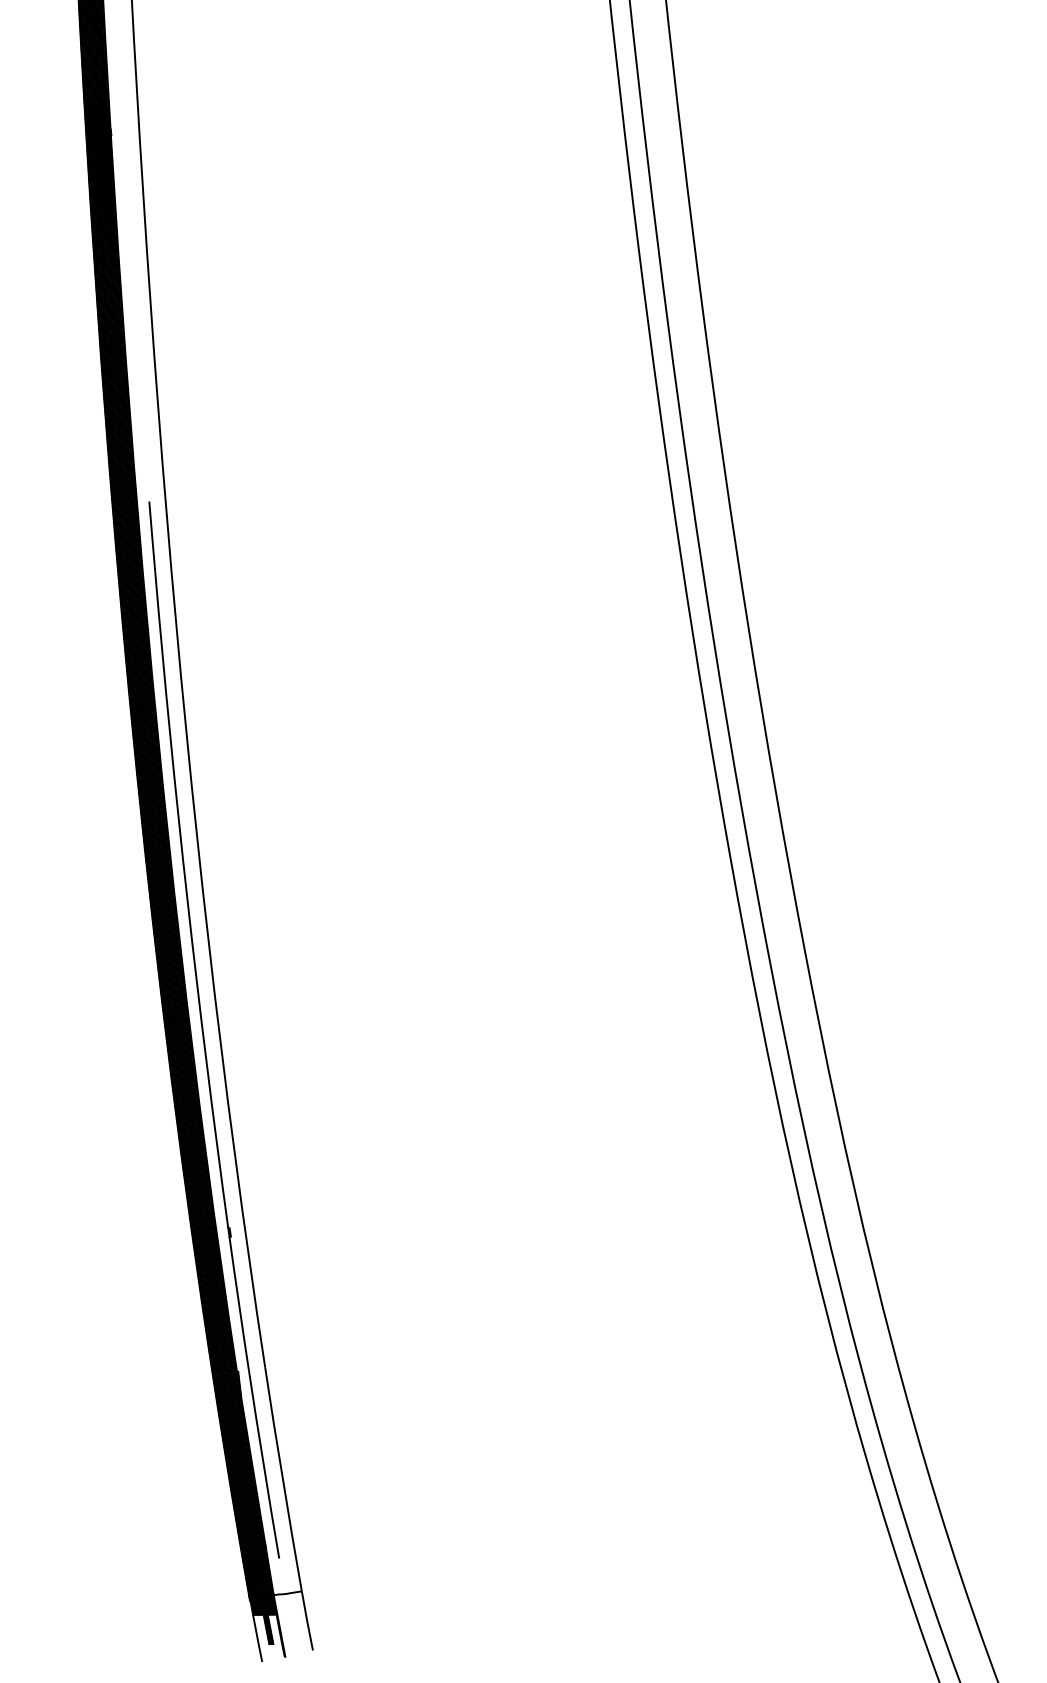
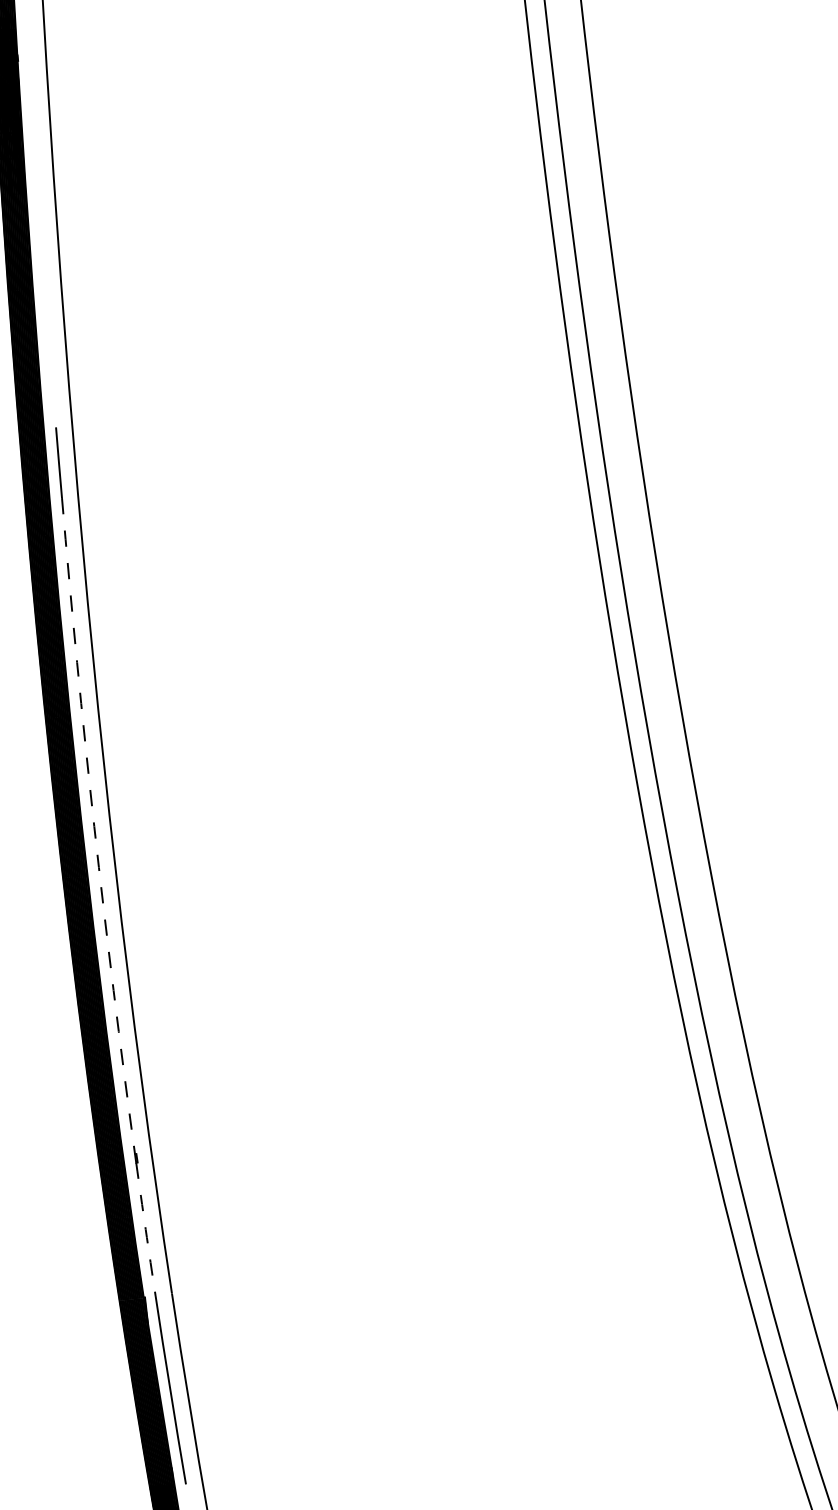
arc: (187, 900) -> (94, 826), solid -> dashed
arc: (238, 1303) -> (145, 1229), solid -> dashed

